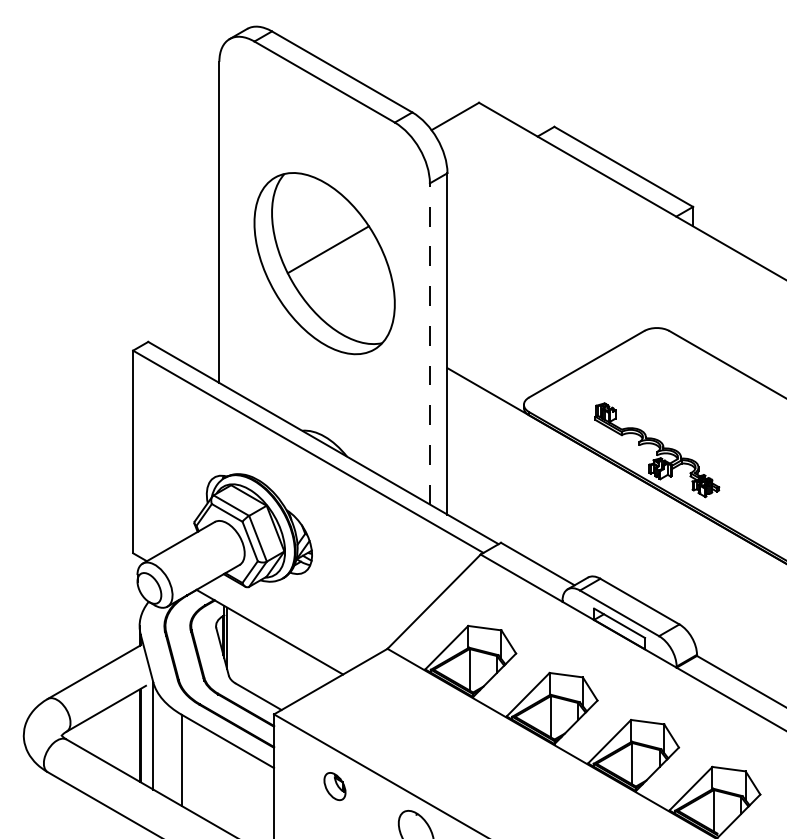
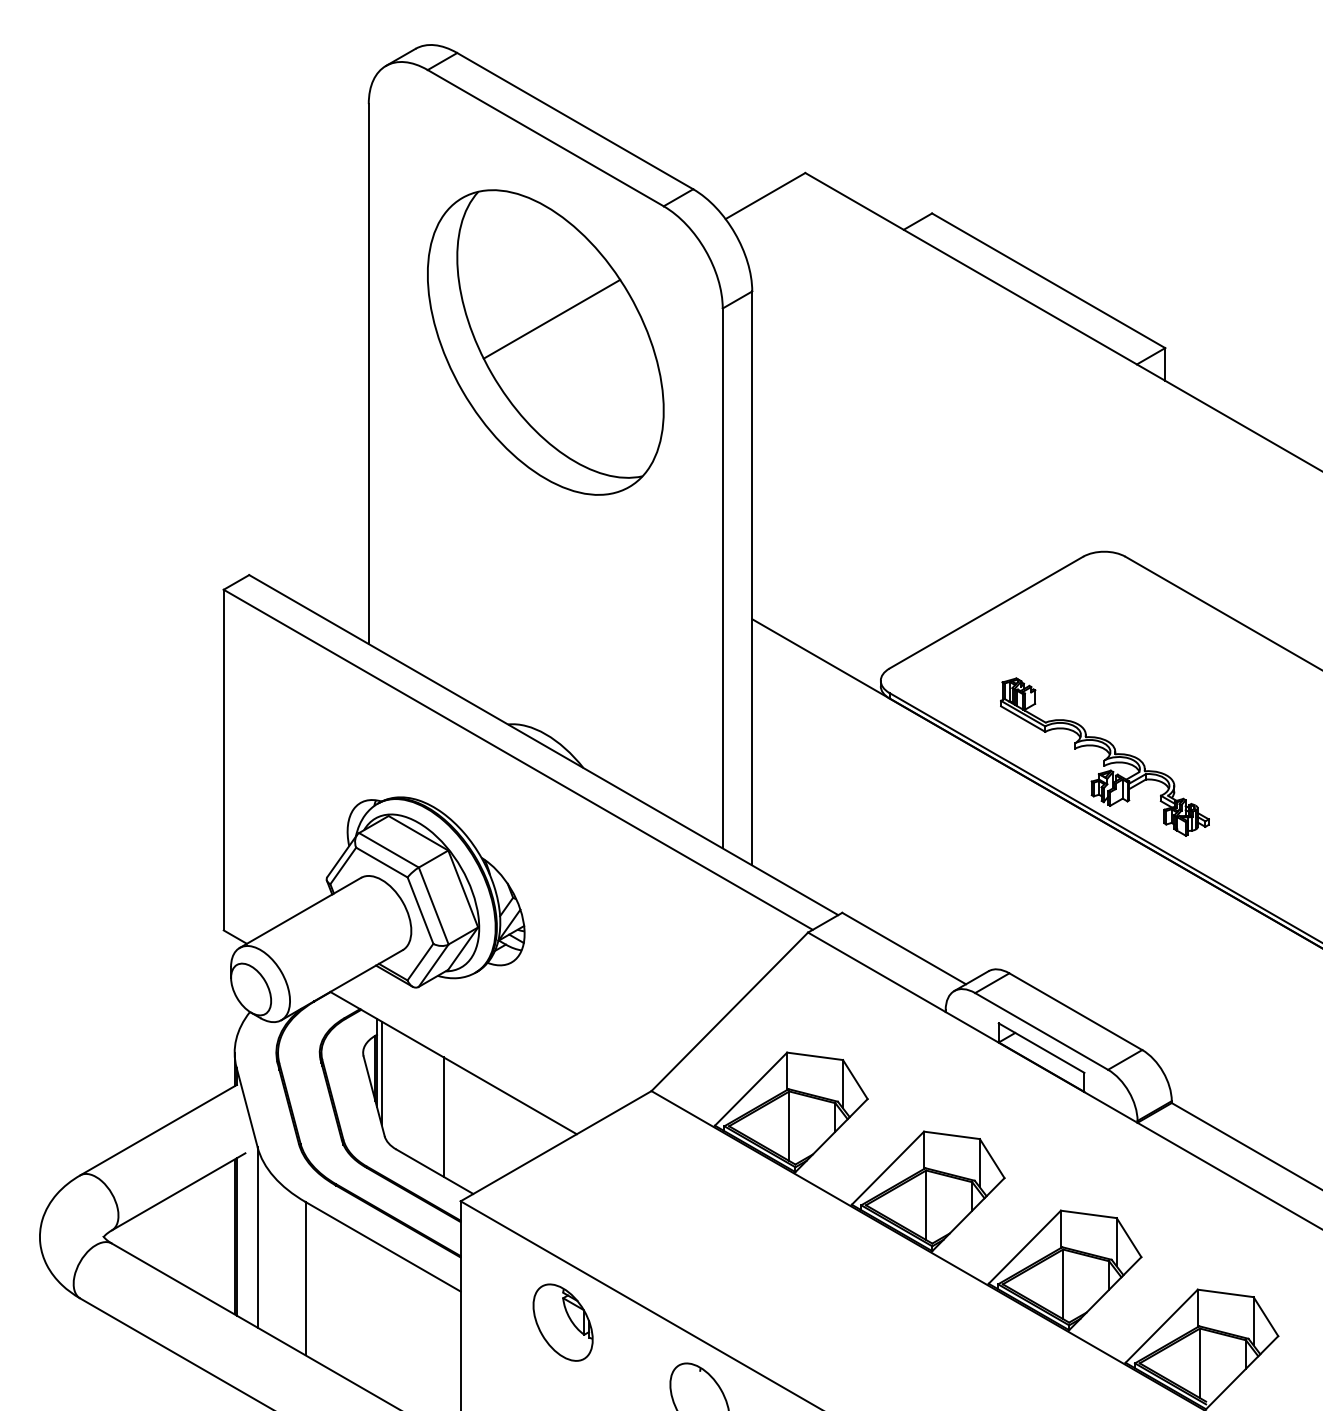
part: (324, 263) -> (545, 342), moved
line: (429, 343) -> (722, 577), dashed -> solid
line: (264, 663) -> (444, 1115), added
part: (334, 786) -> (562, 1322), size x1.67

